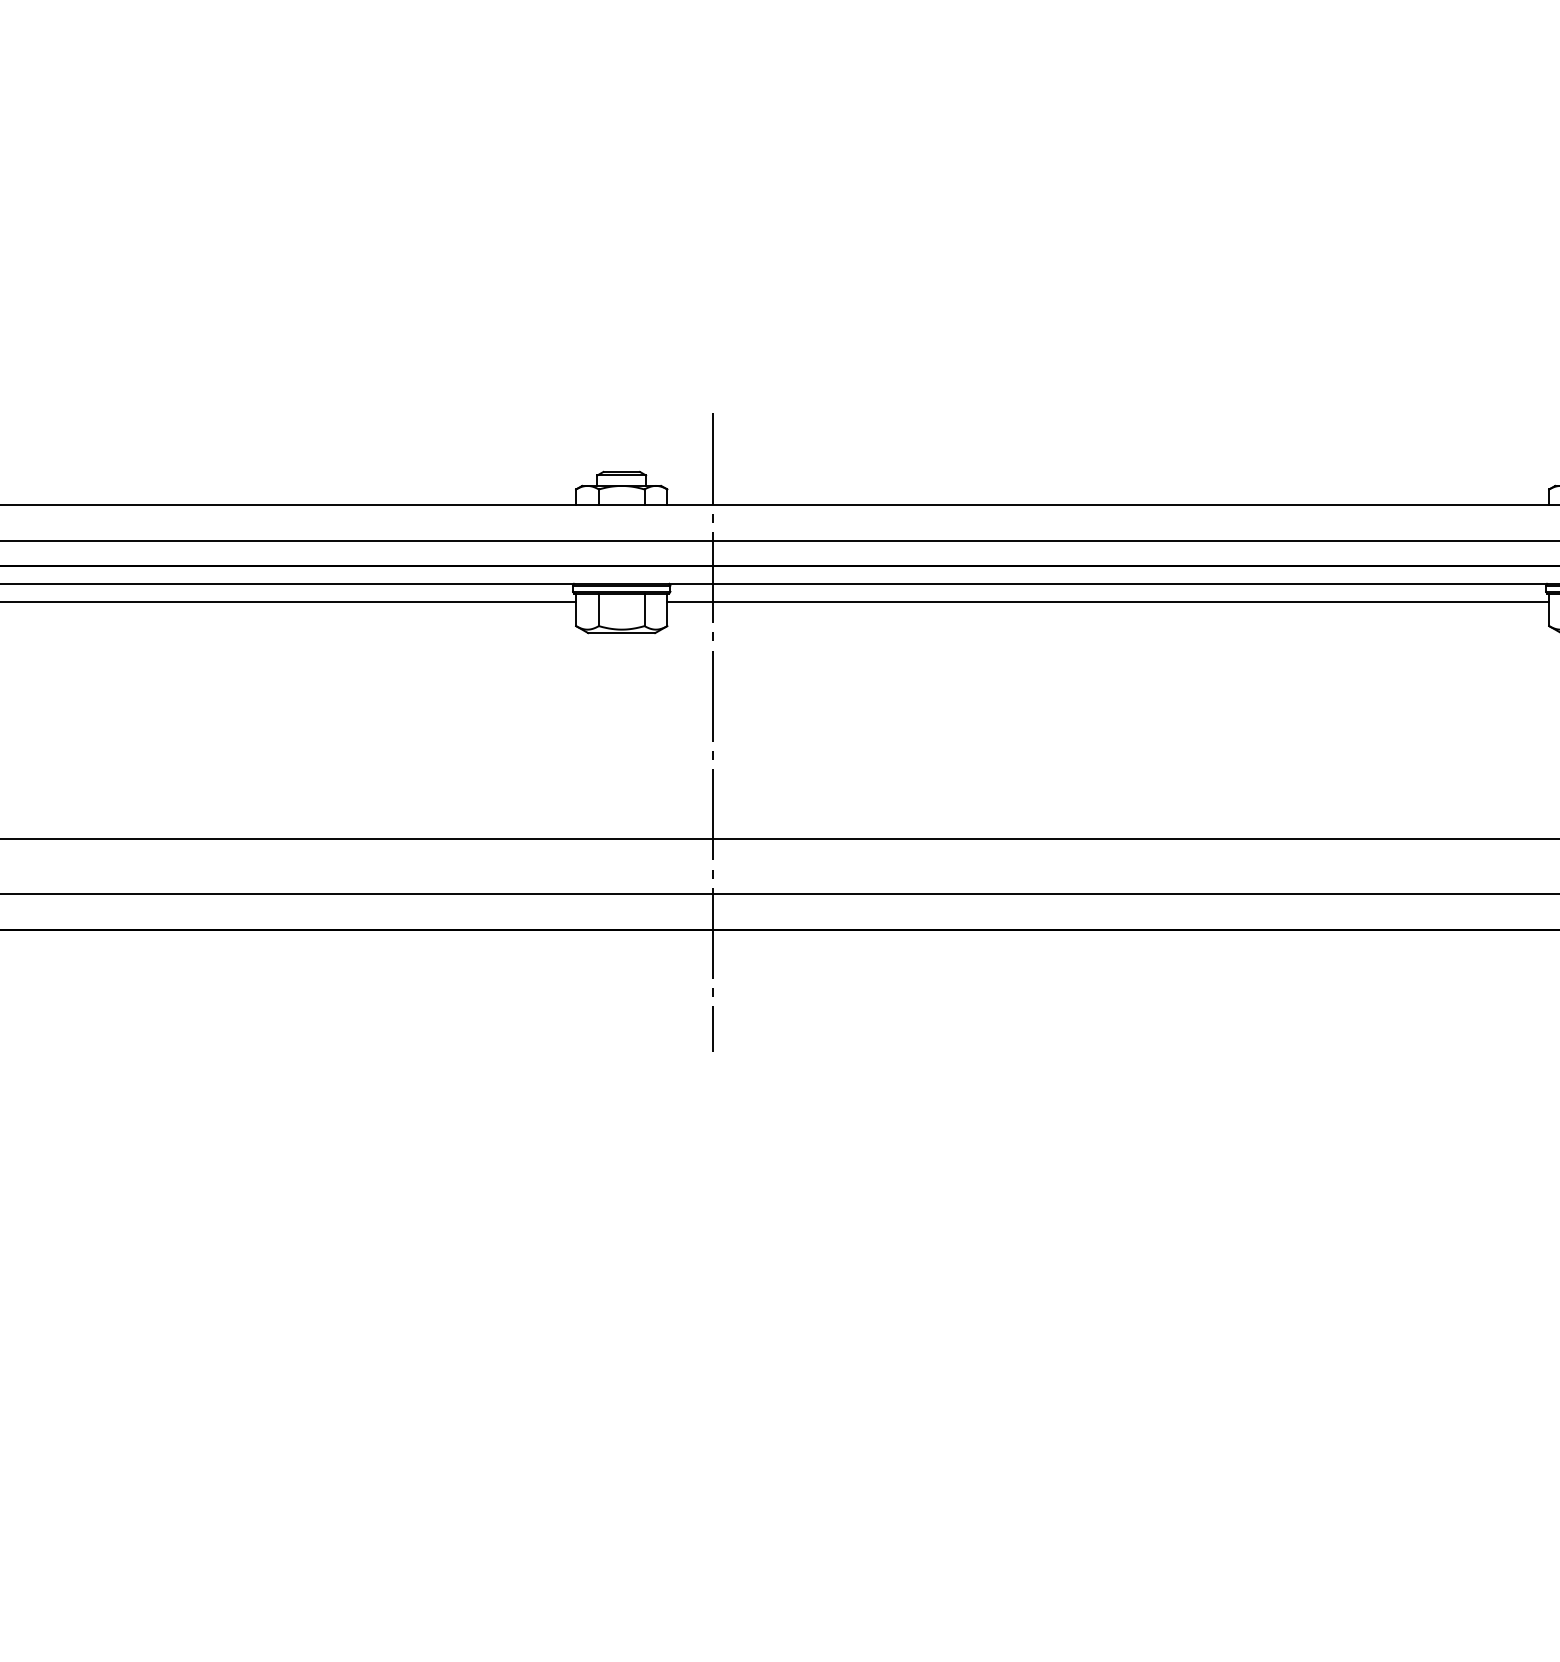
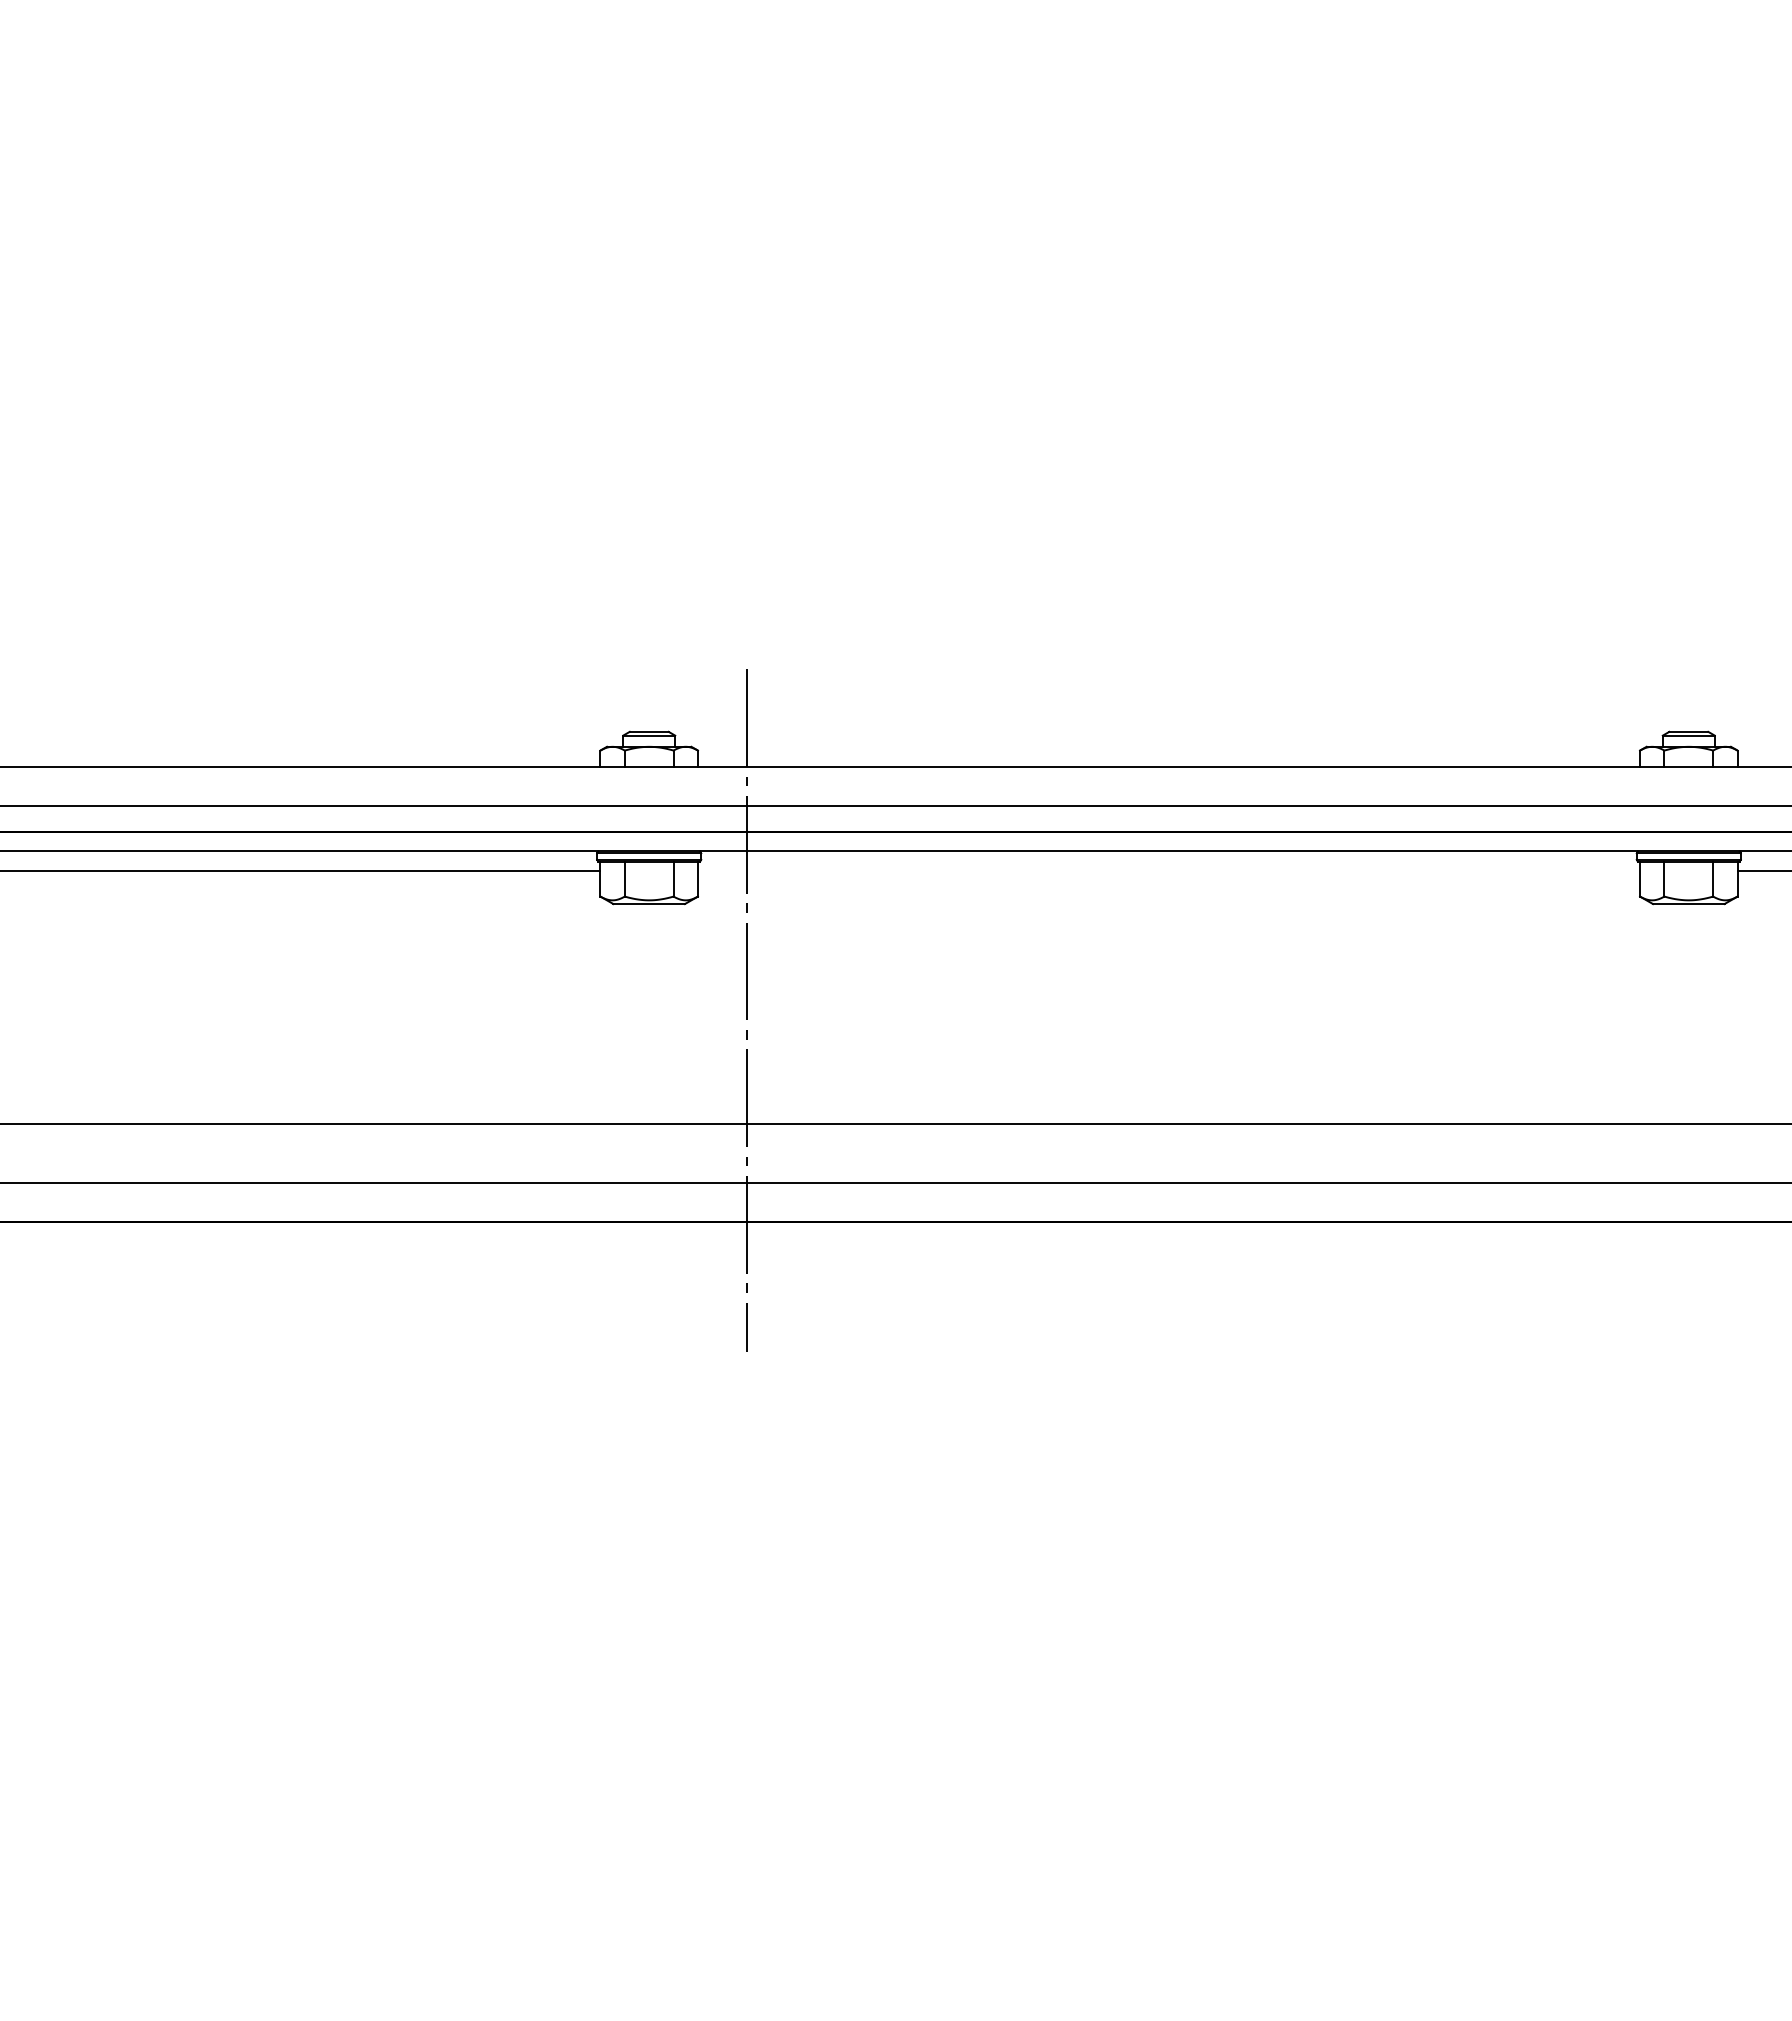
line: (1107, 601) -> (1168, 870), removed

